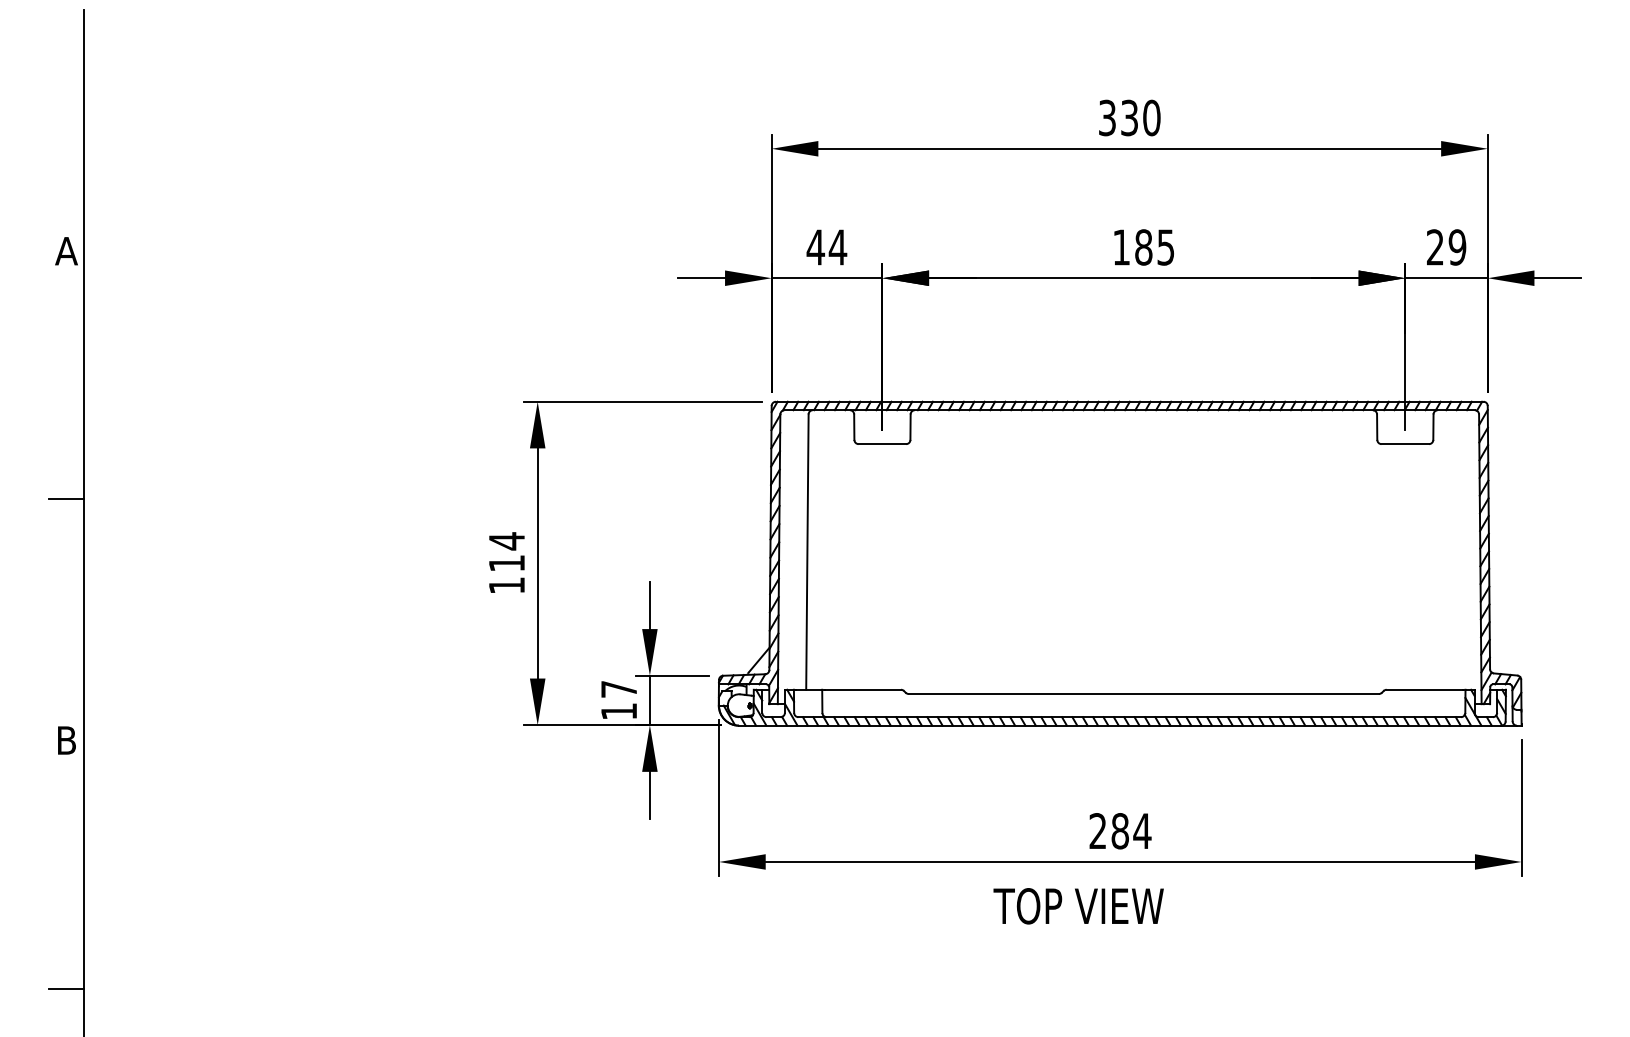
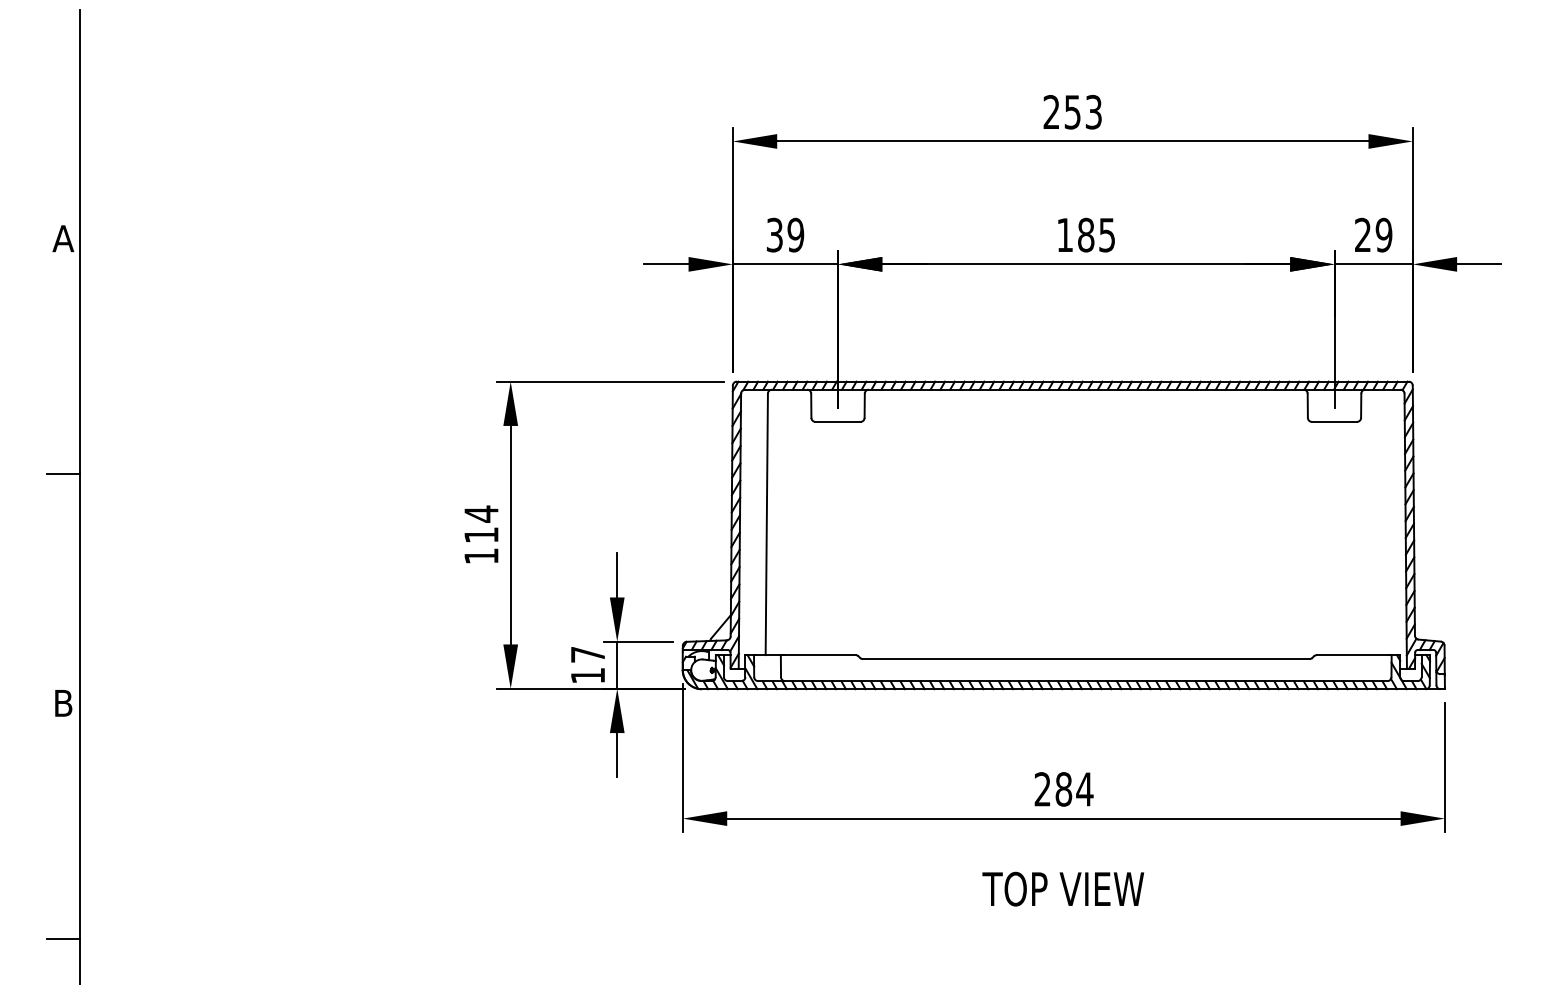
text: (1129, 117) -> (1072, 111), 330 -> 253
text: (826, 247) -> (784, 235), 44 -> 39
text: (1078, 906) -> (1063, 889), moved

